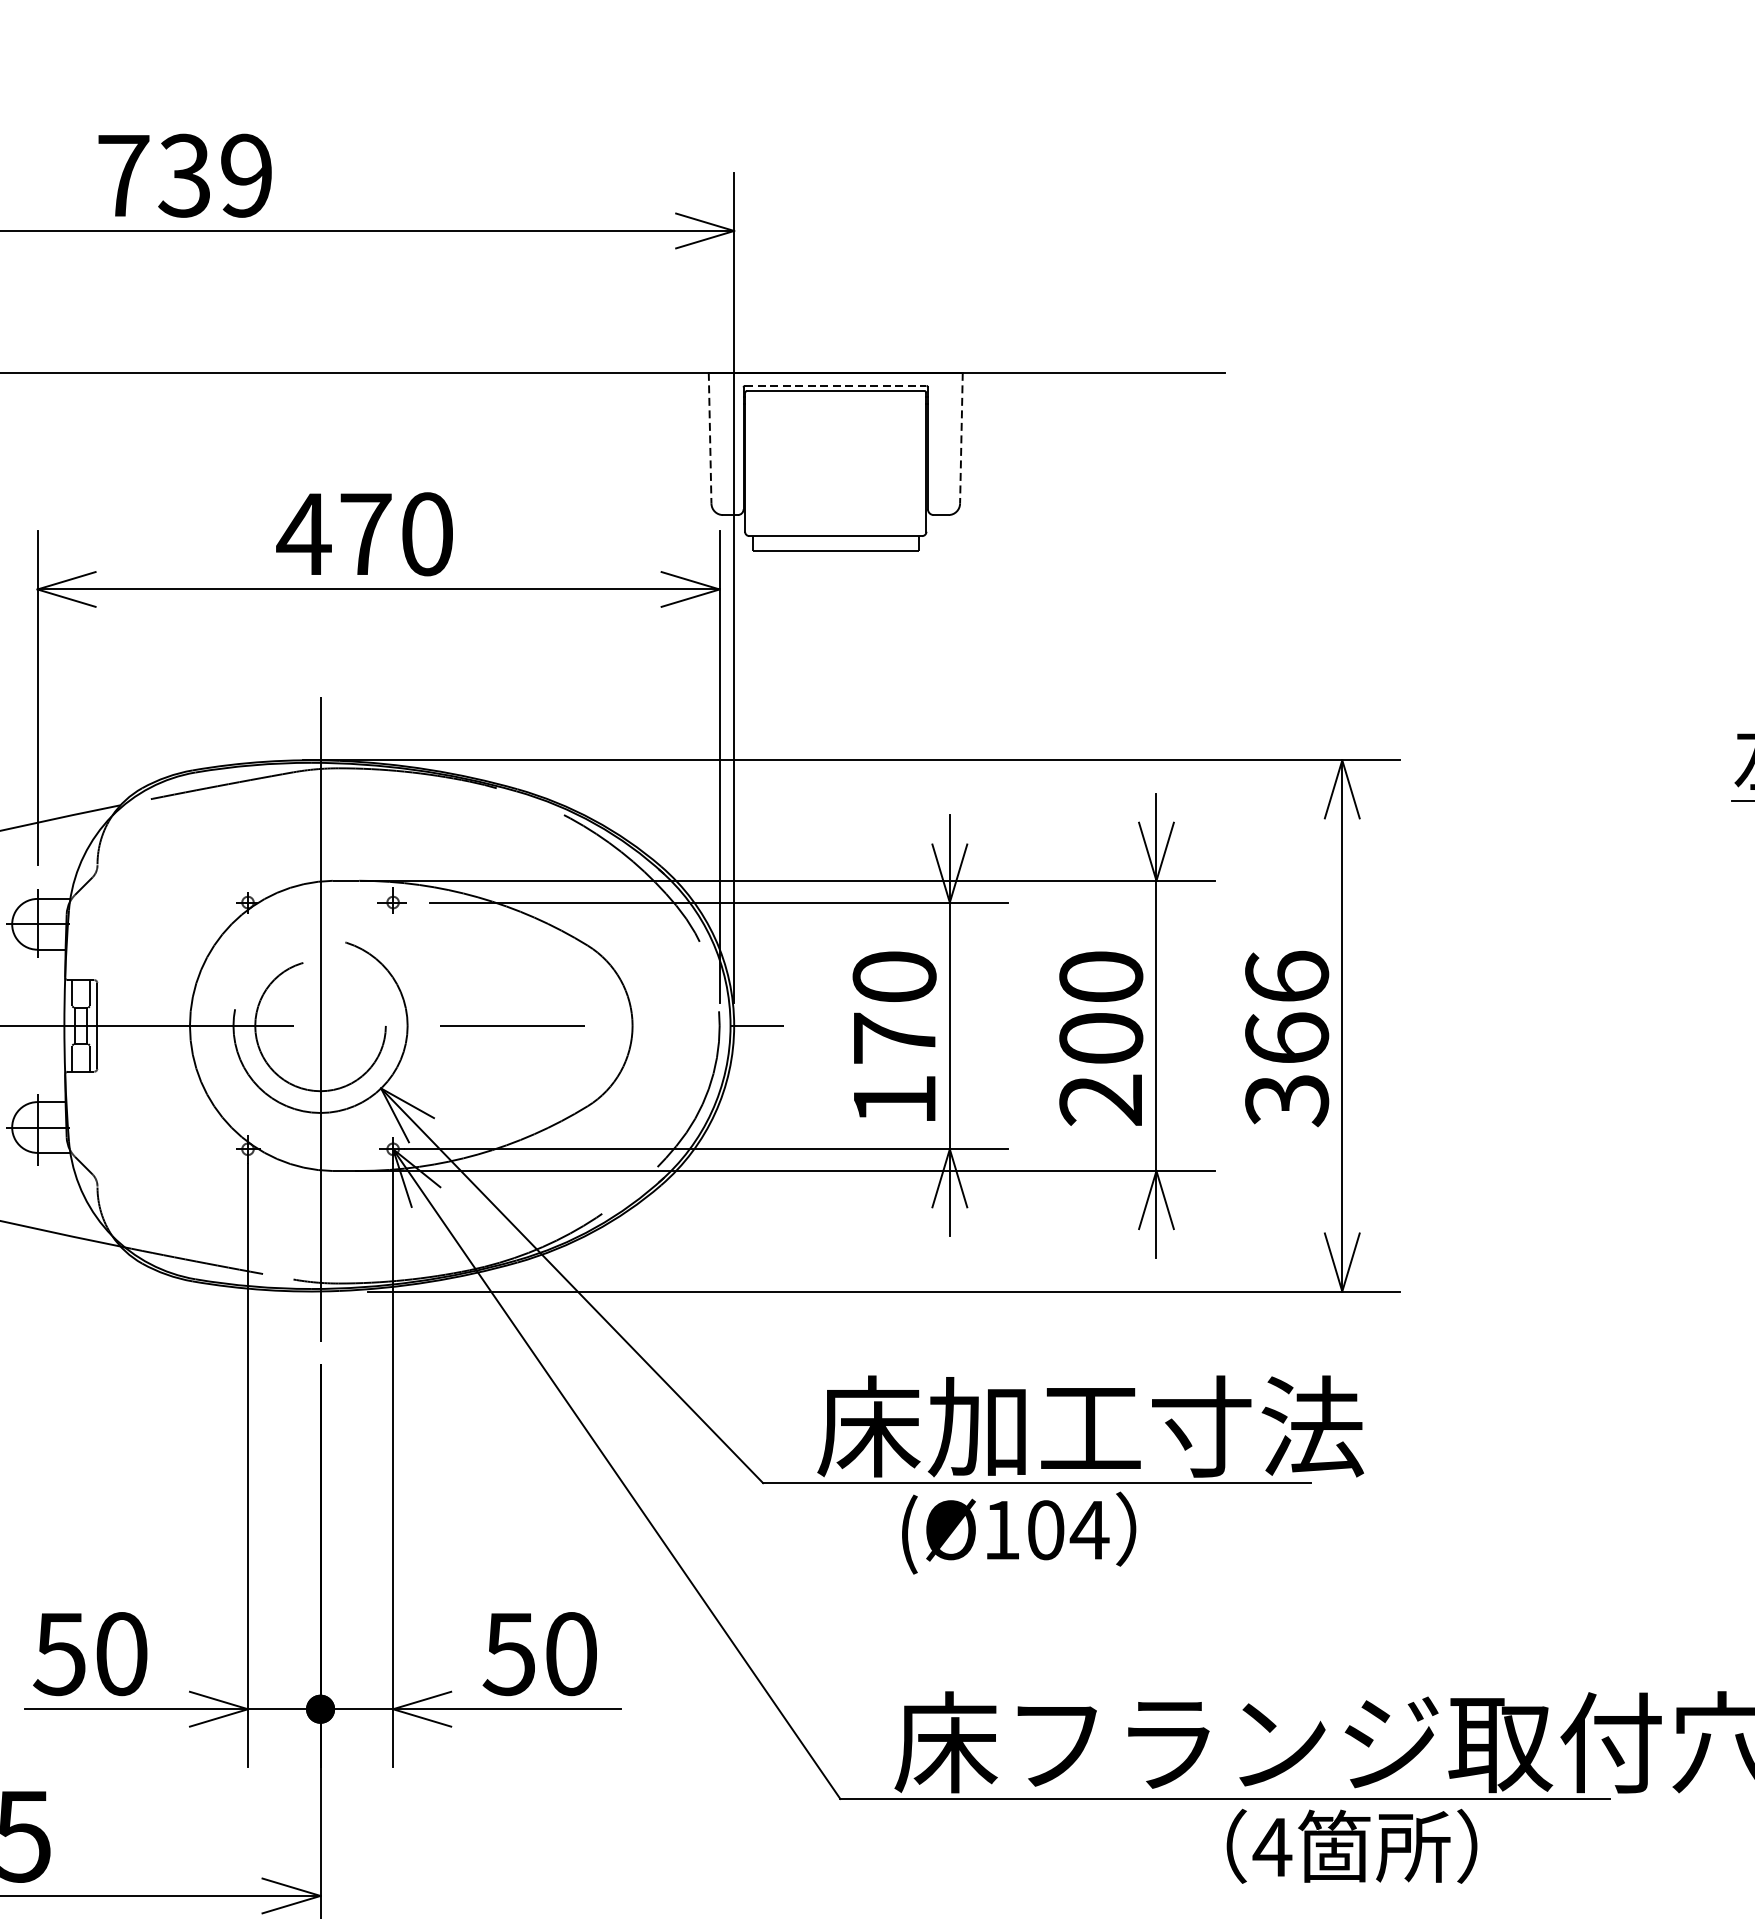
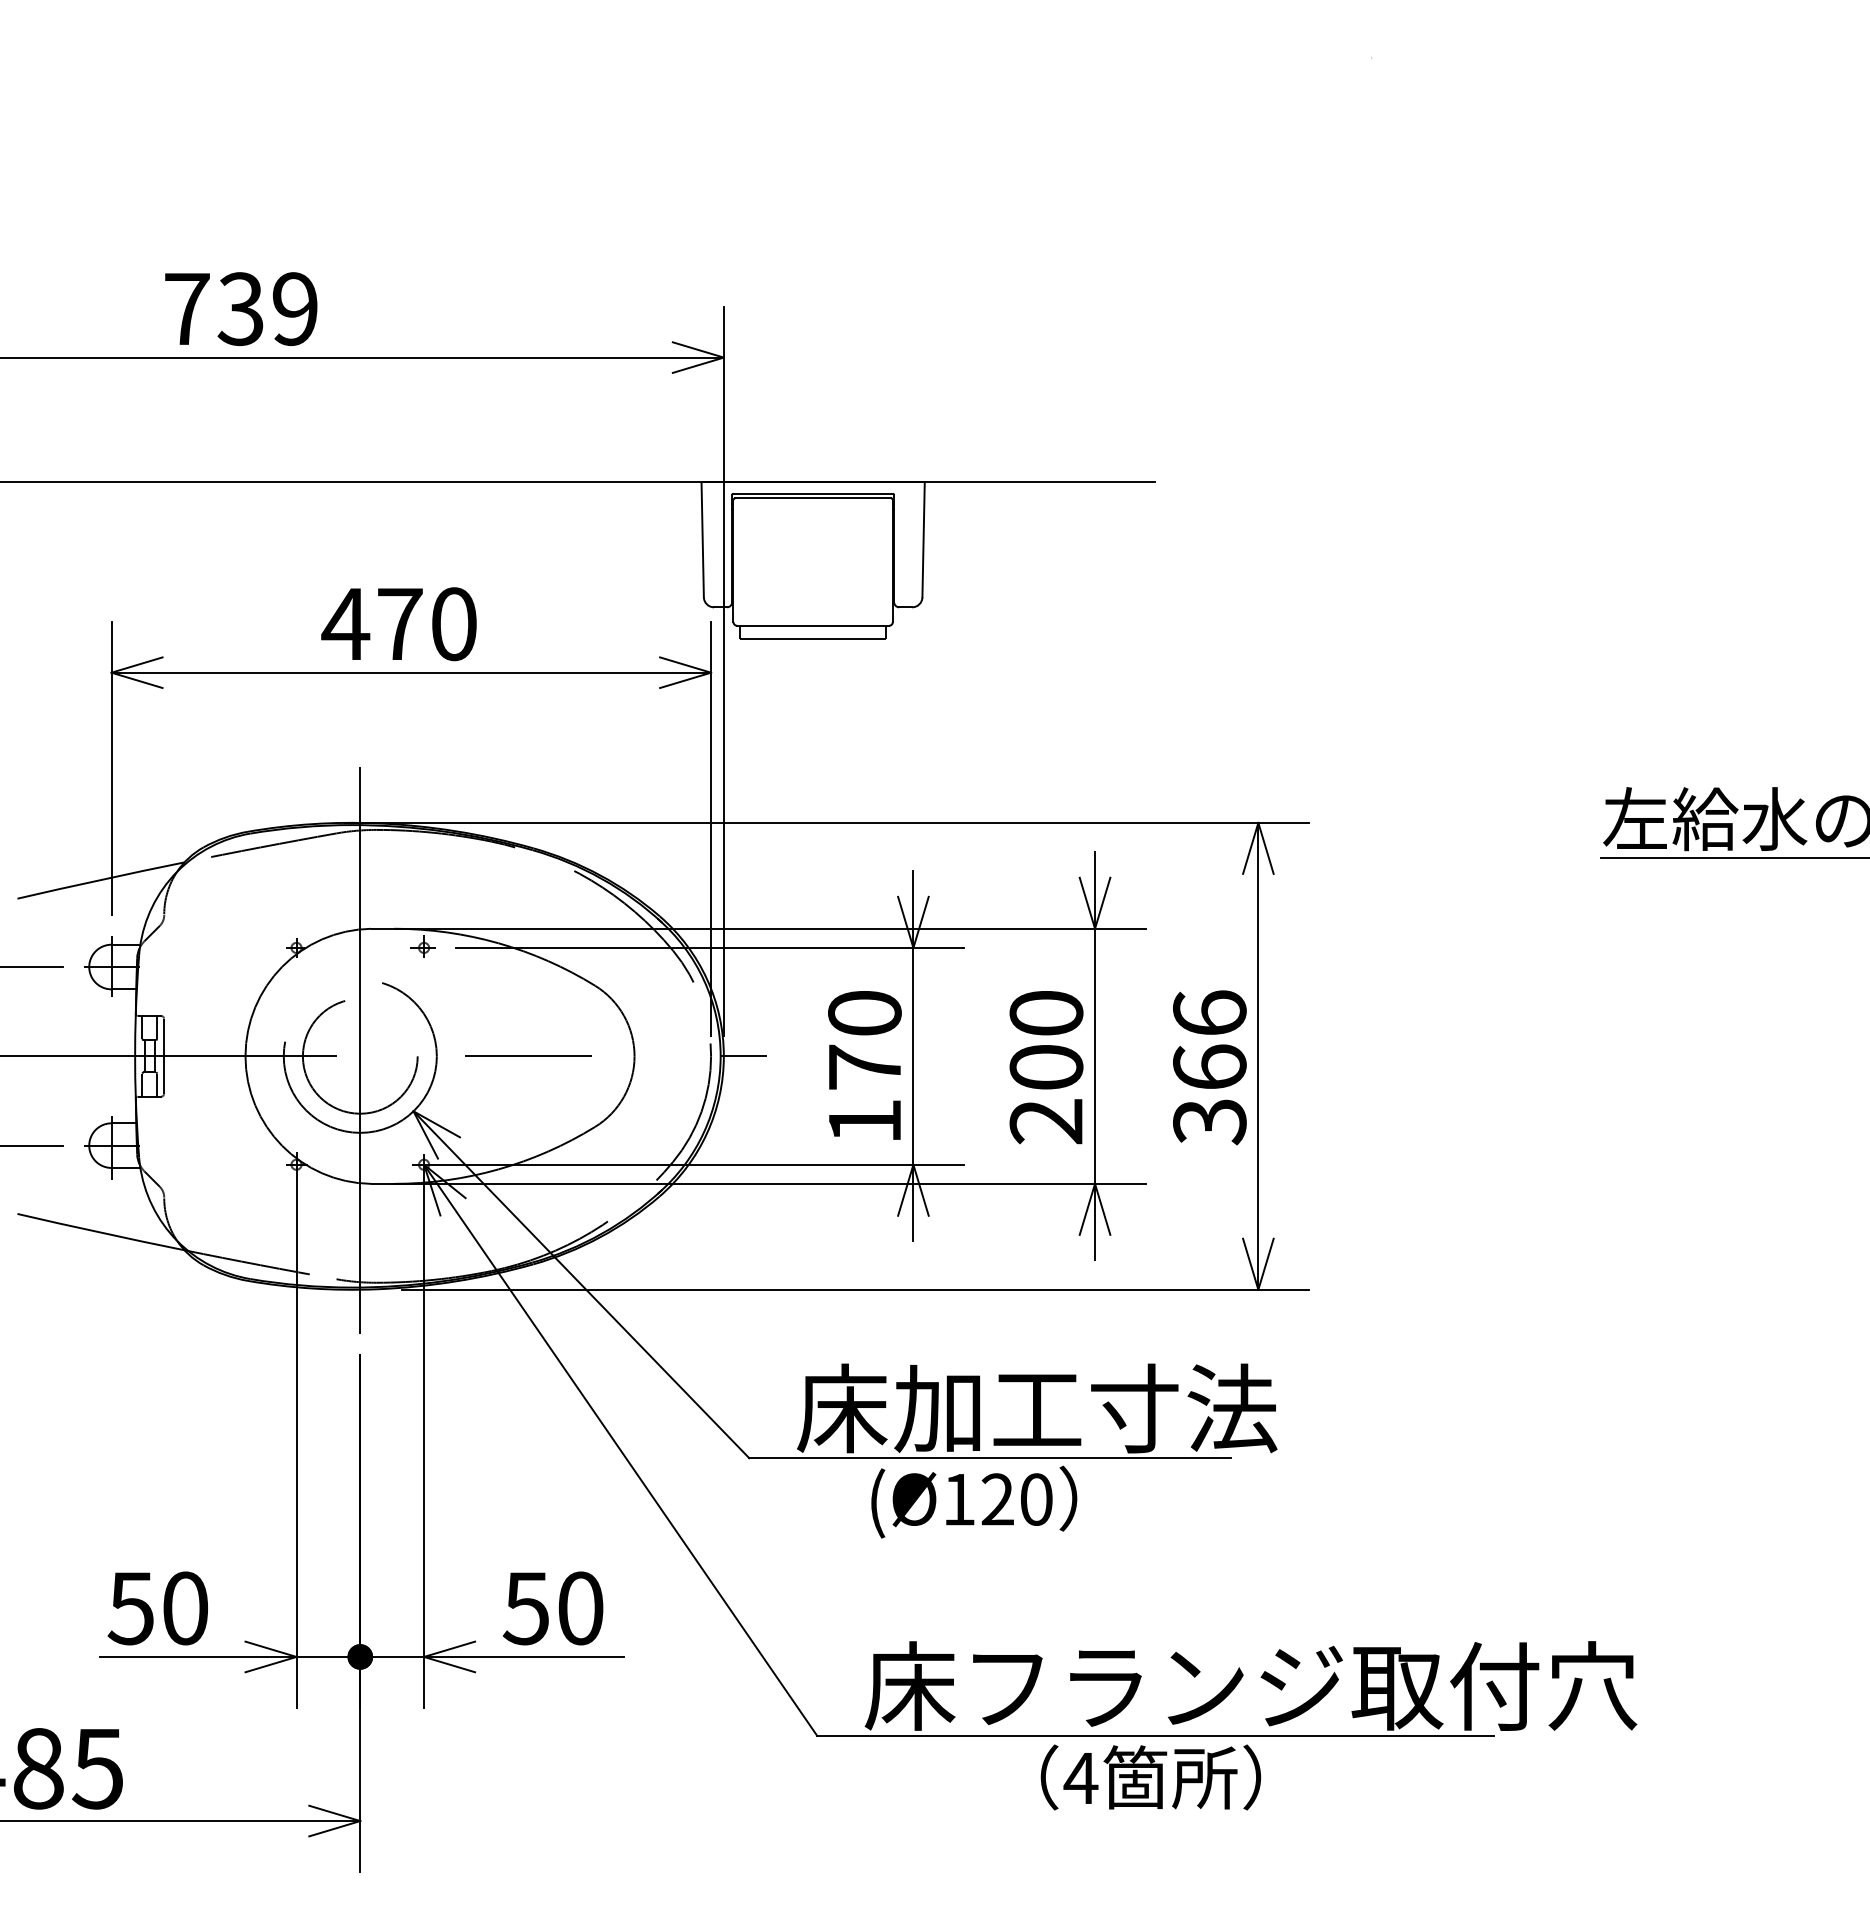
line: (836, 385) -> (813, 493), dashed -> solid
line: (709, 437) -> (702, 539), dashed -> solid
line: (961, 437) -> (923, 539), dashed -> solid
text: (1068, 1530) -> (1017, 1499), (Ø104 -> (Ø120
text: (1351, 1846) -> (1150, 1777), moved

